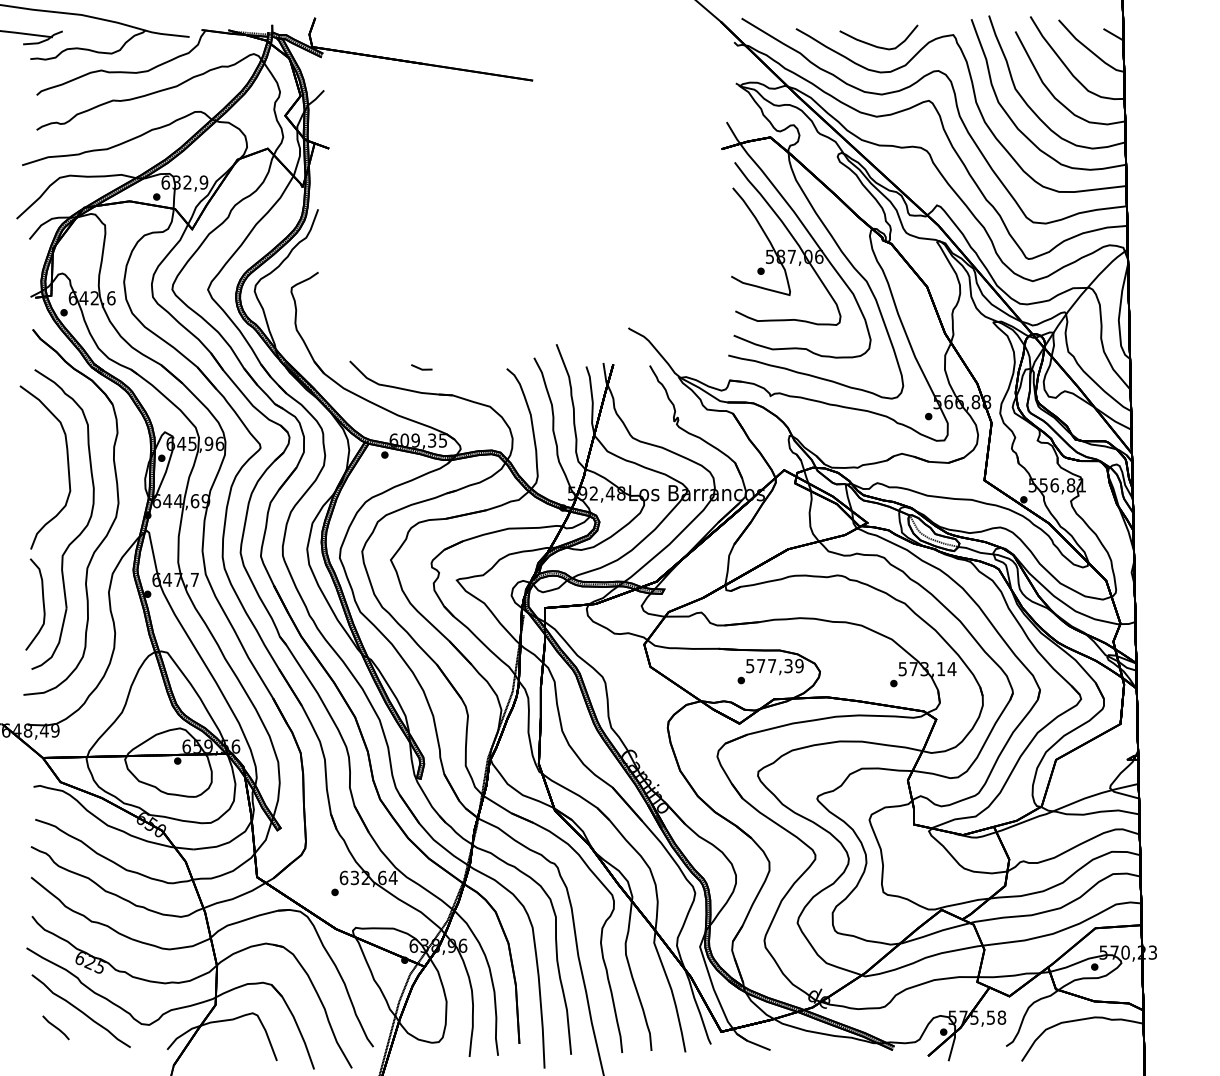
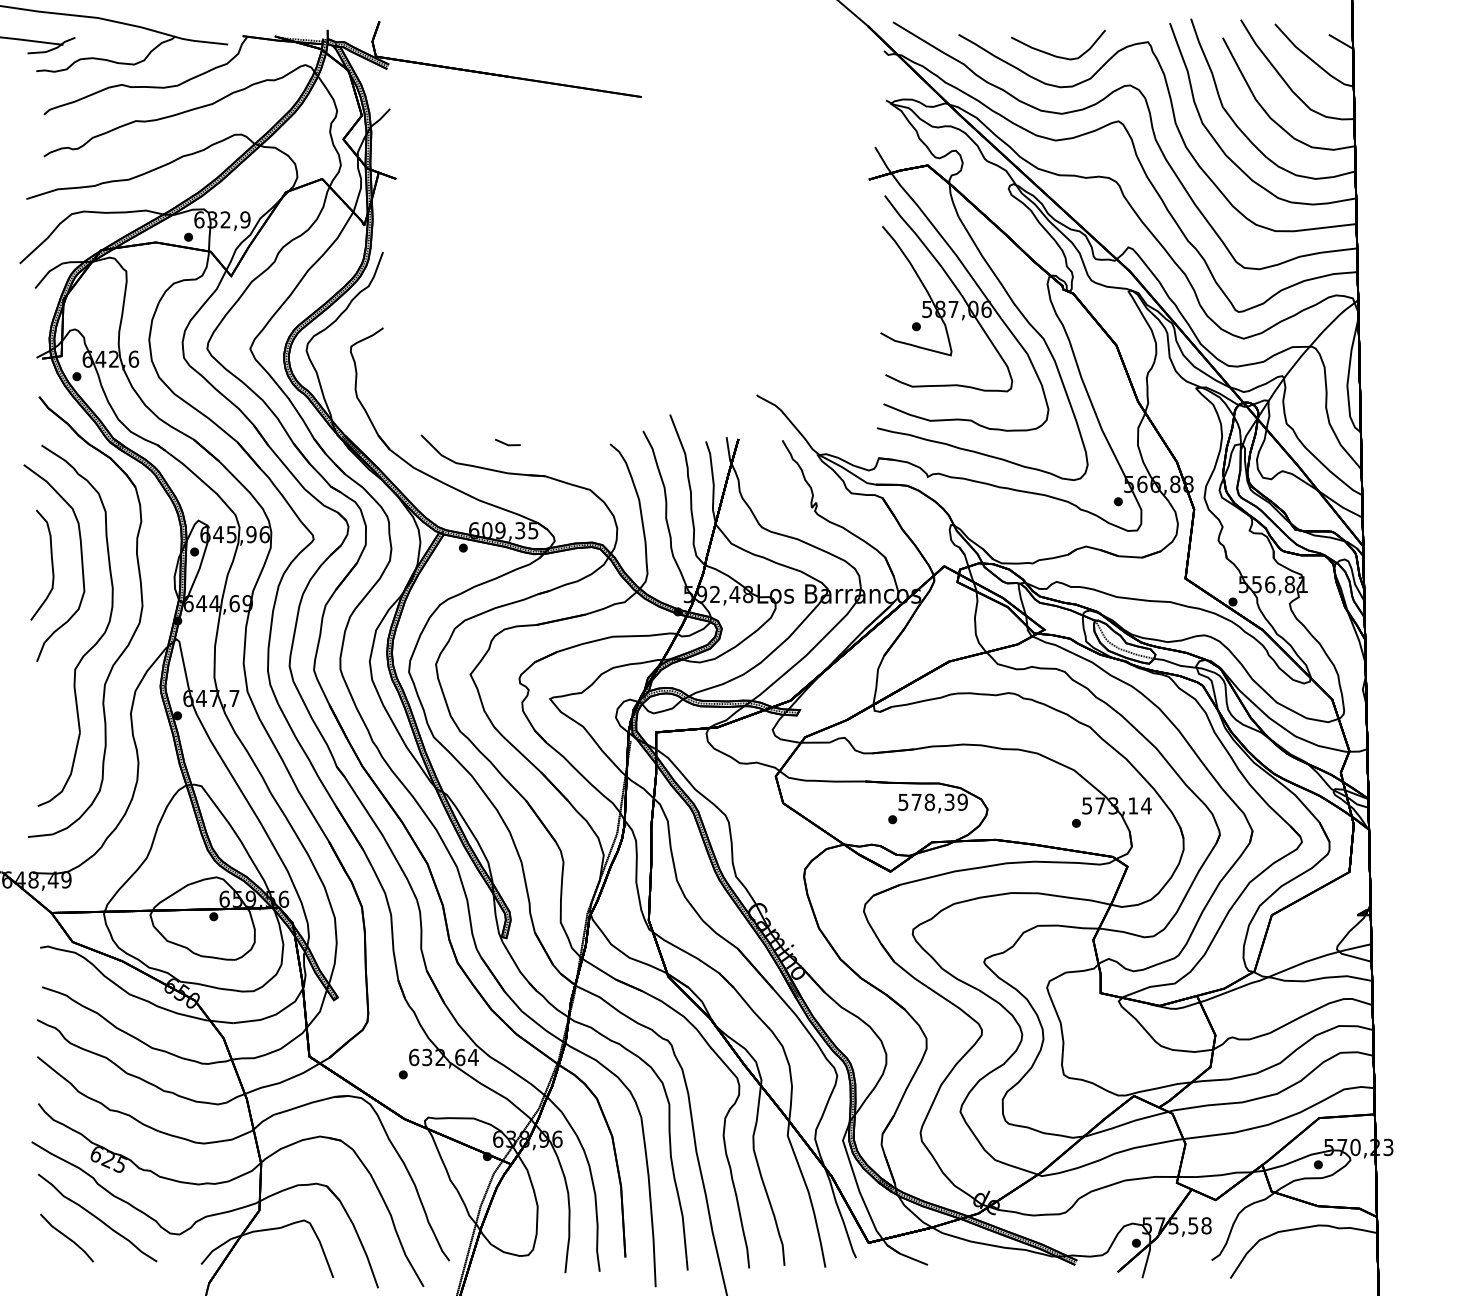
curve: (42, 604) -> (51, 564), moved
text: (771, 665) -> (929, 801), 577,39 -> 578,39
part: (56, 1027) -> (67, 1237), size x1.67

